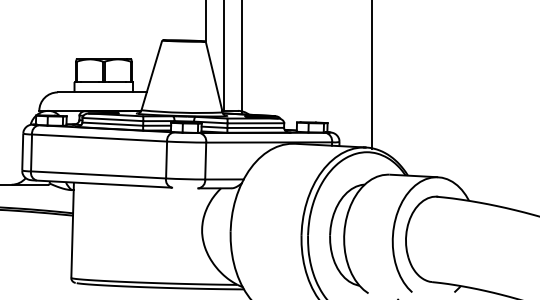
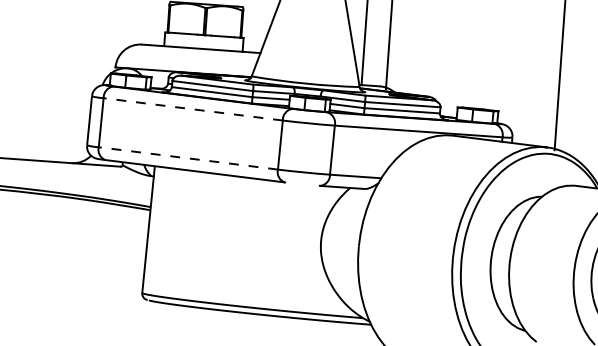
line: (99, 138) -> (193, 109), solid -> dashed
line: (98, 174) -> (188, 157), solid -> dashed

